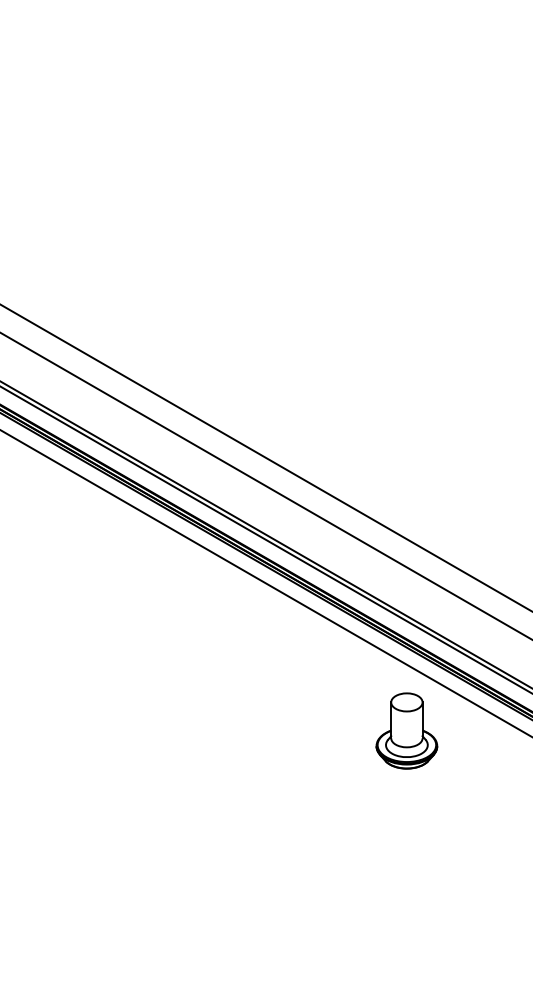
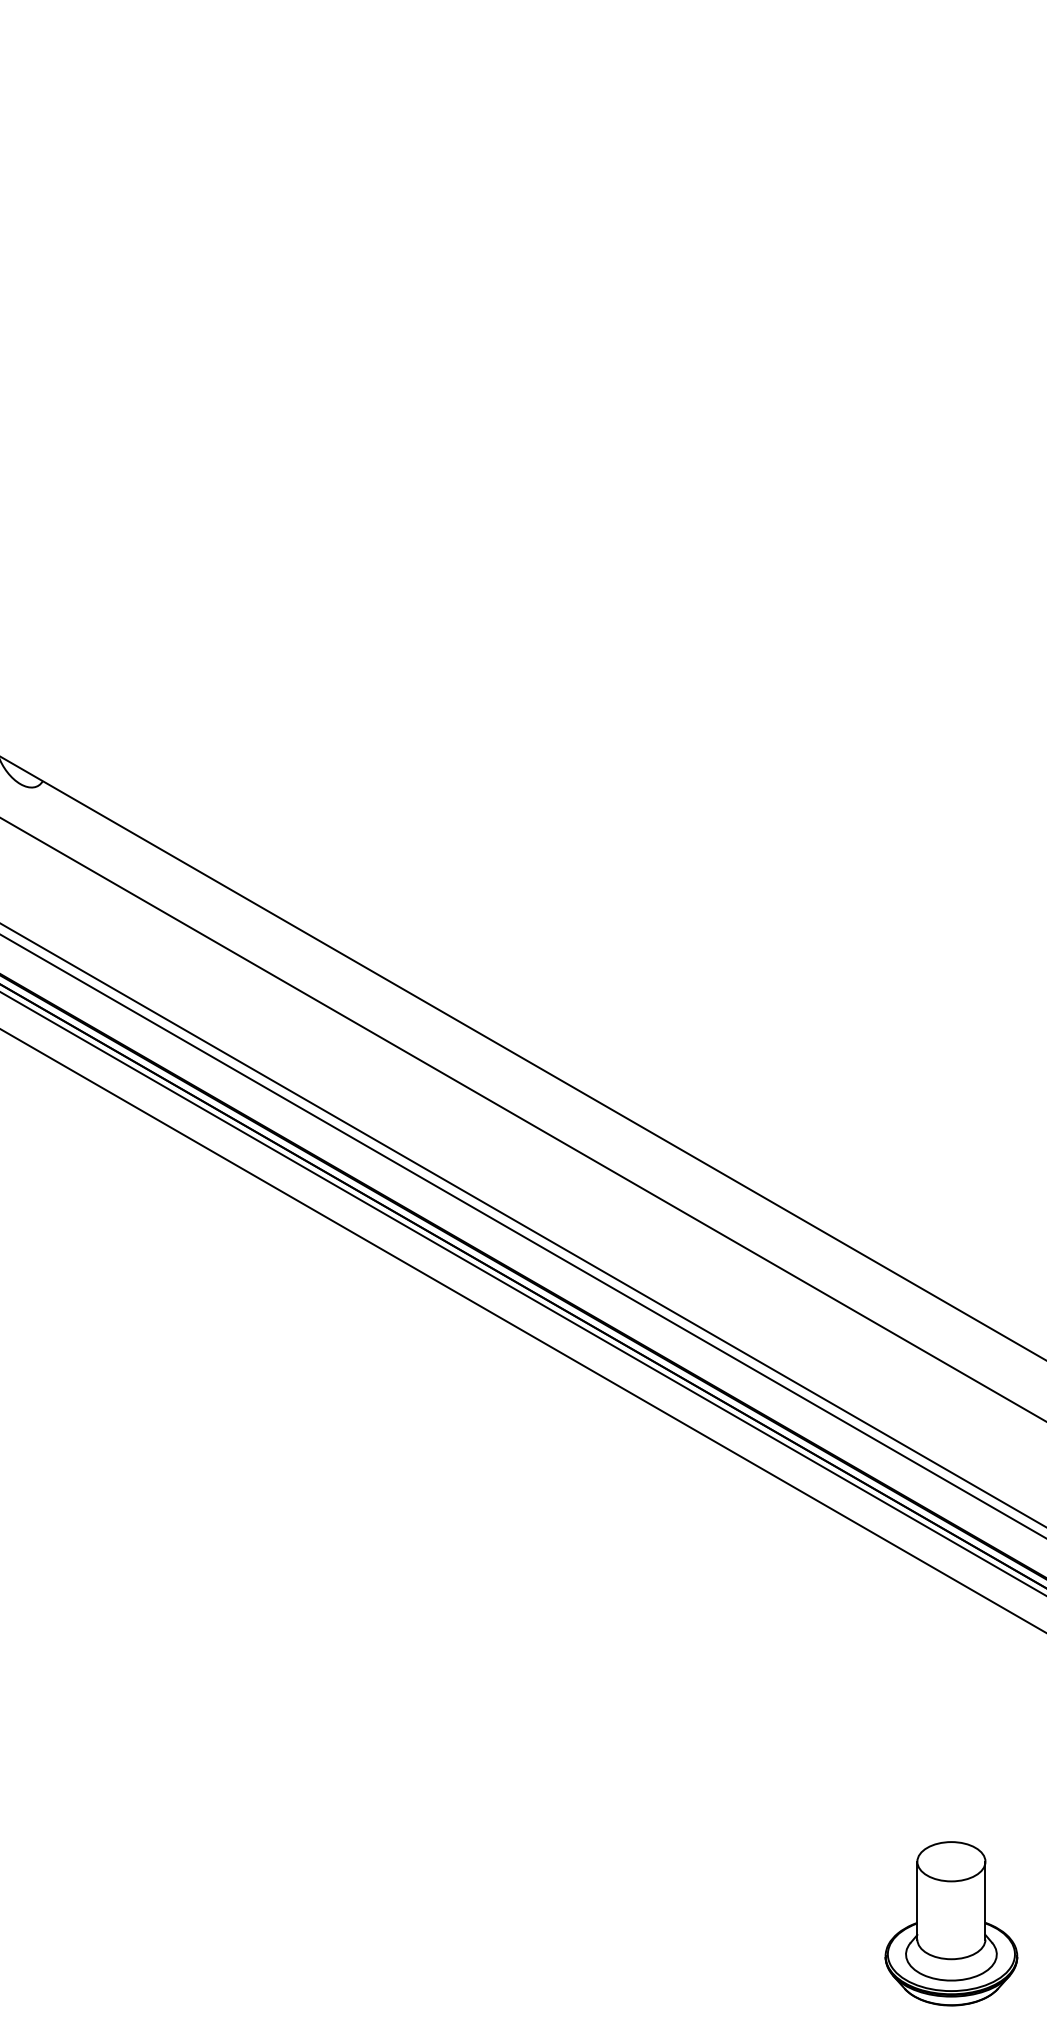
part: (406, 730) -> (950, 1922), moved

